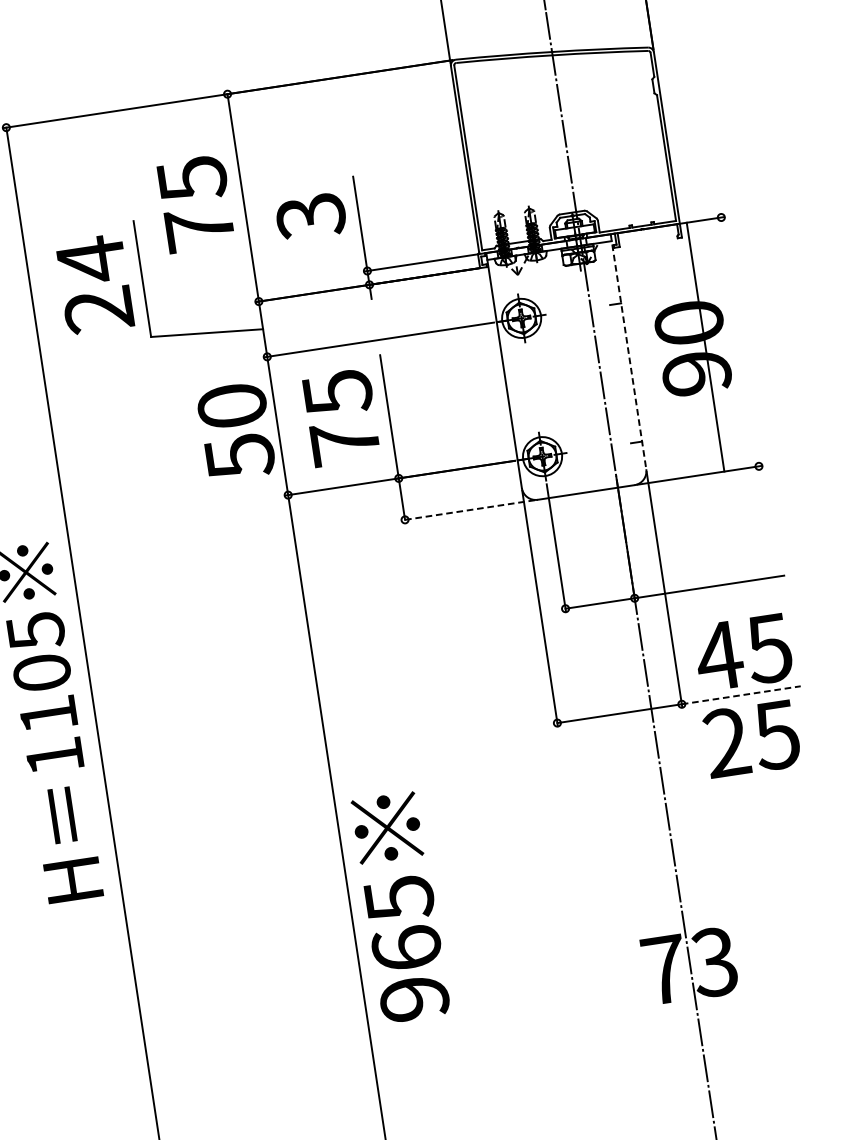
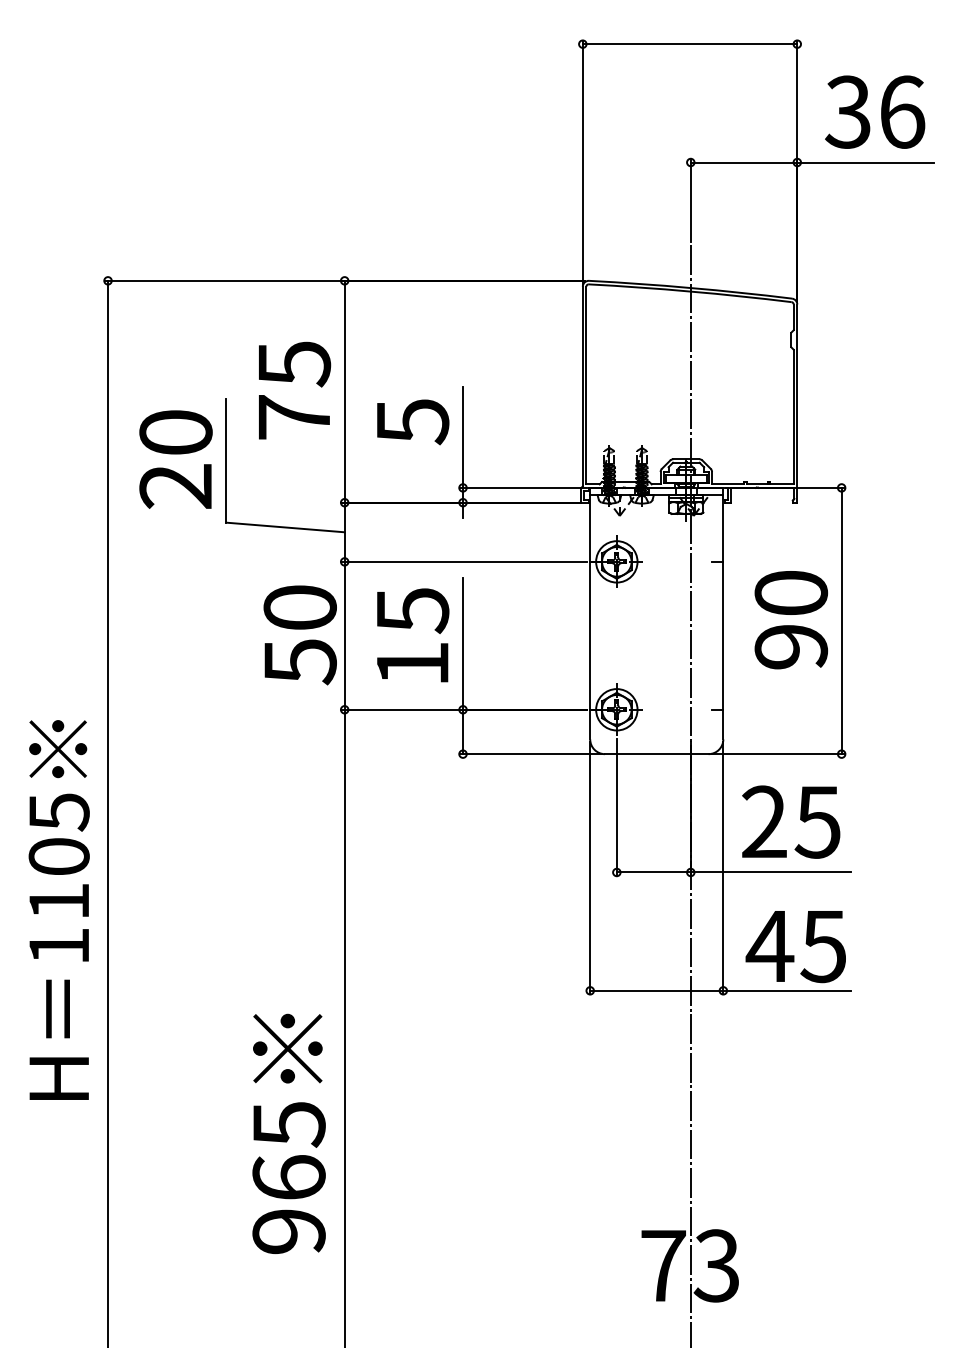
text: (310, 217) -> (412, 422), 3 -> 5
text: (90, 259) -> (175, 432), 24 -> 20
line: (705, 346) -> (841, 620), moved
line: (628, 351) -> (723, 613), dashed -> solid
text: (345, 442) -> (412, 663), 75 -> 15
line: (469, 510) -> (531, 754), dashed -> solid
line: (740, 695) -> (786, 990), dashed -> solid
text: (752, 738) -> (791, 821), moved
text: (400, 907) -> (288, 1133), moved

